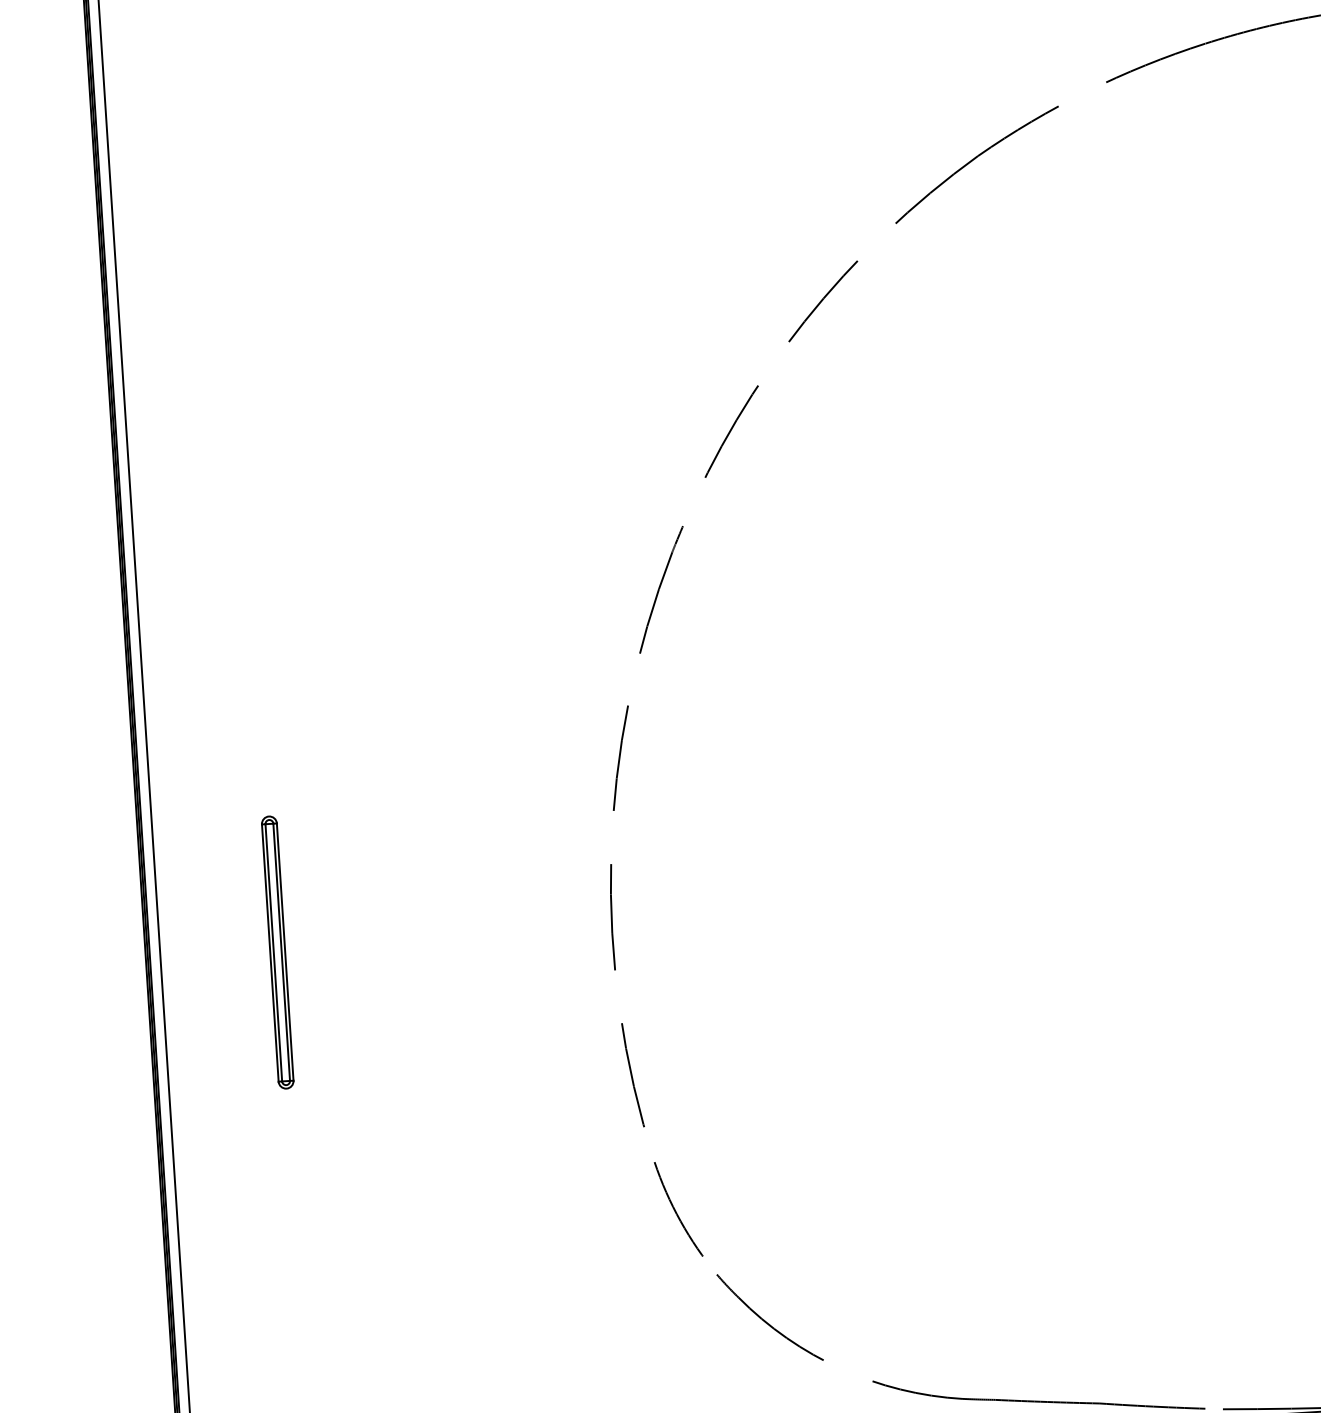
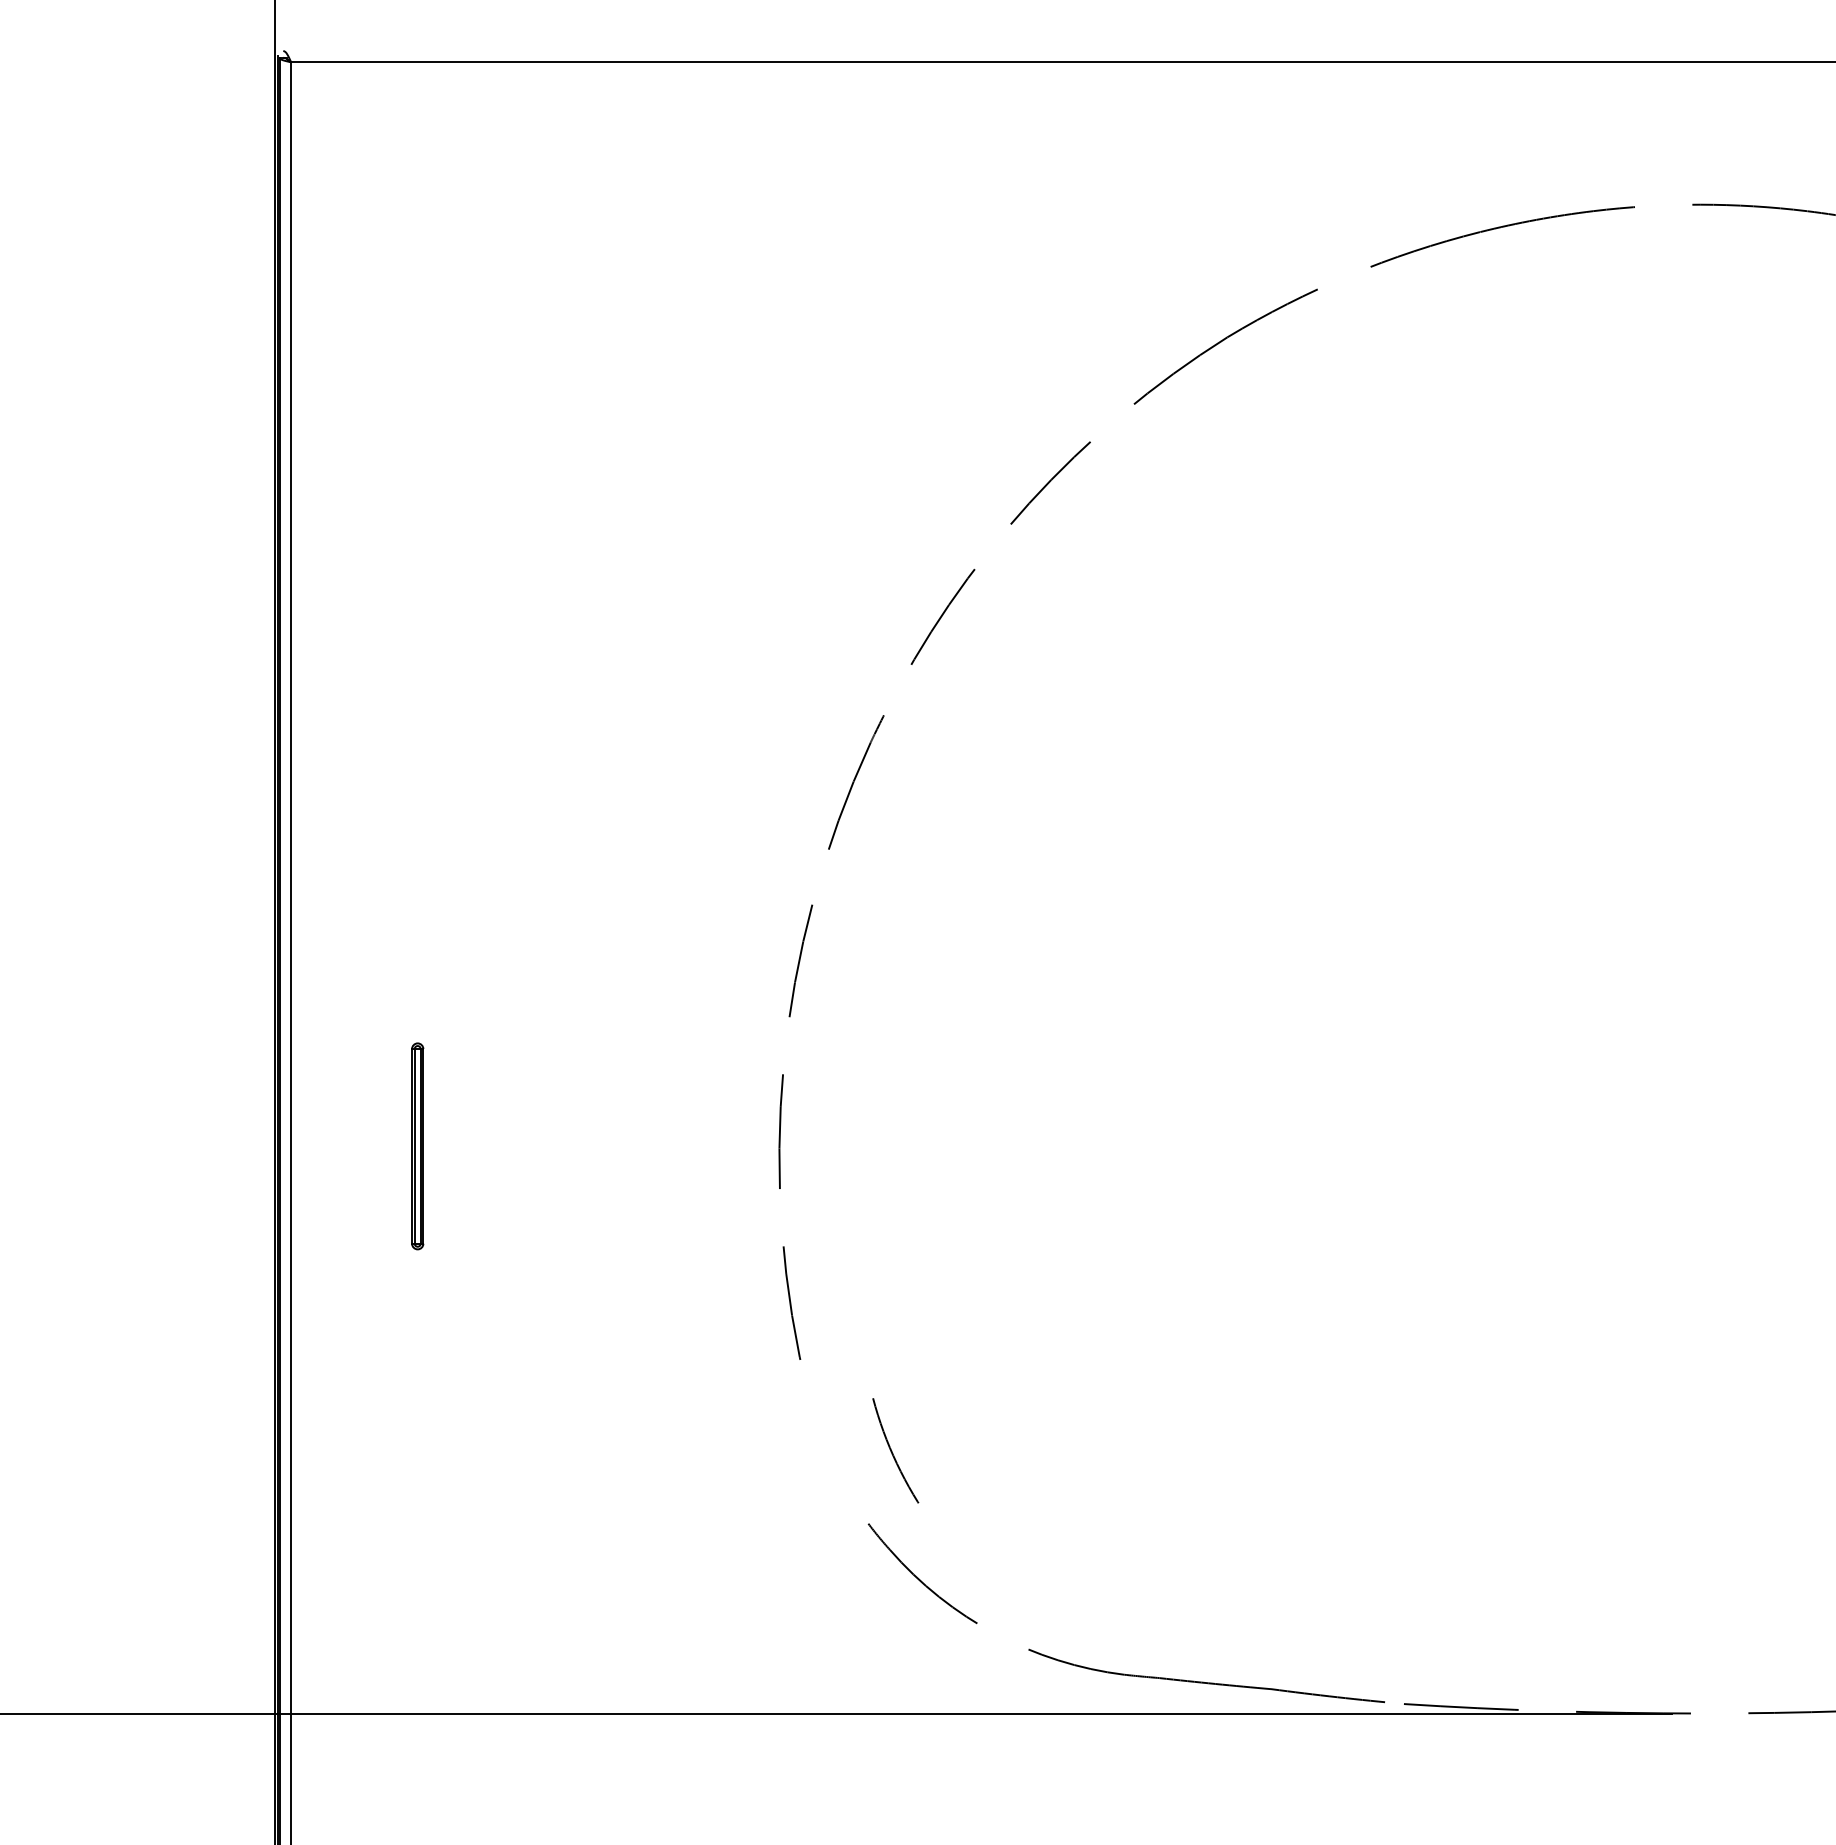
part: (277, 952) -> (417, 1146), size x0.7
arc: (675, 1209) -> (892, 1450), moved

